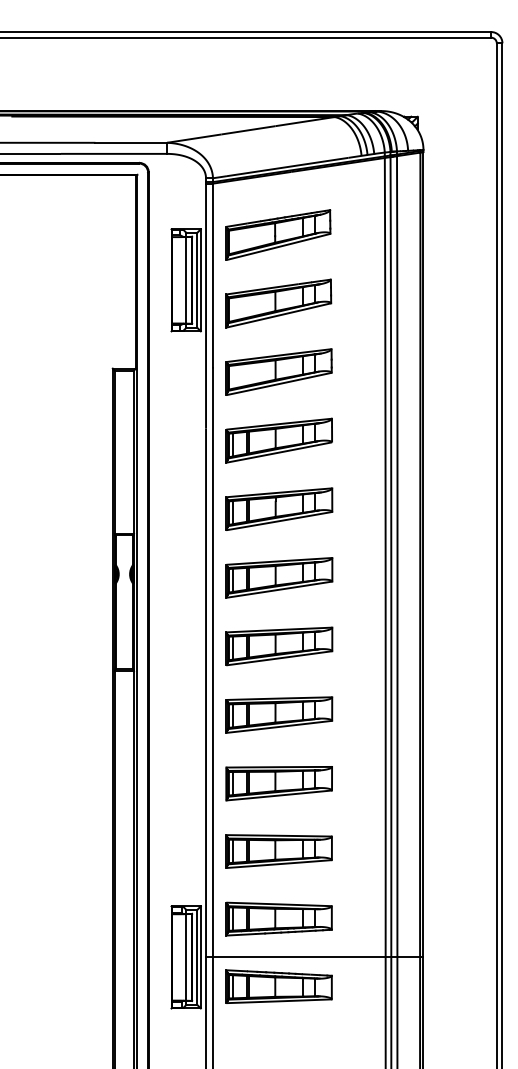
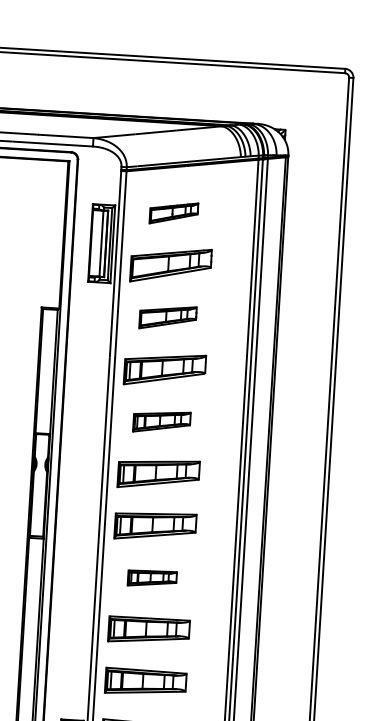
part: (278, 234) -> (174, 213), size x0.6
part: (278, 371) -> (167, 317), size x0.7
part: (279, 508) -> (162, 421), size x0.7
part: (279, 714) -> (152, 578), size x0.6

